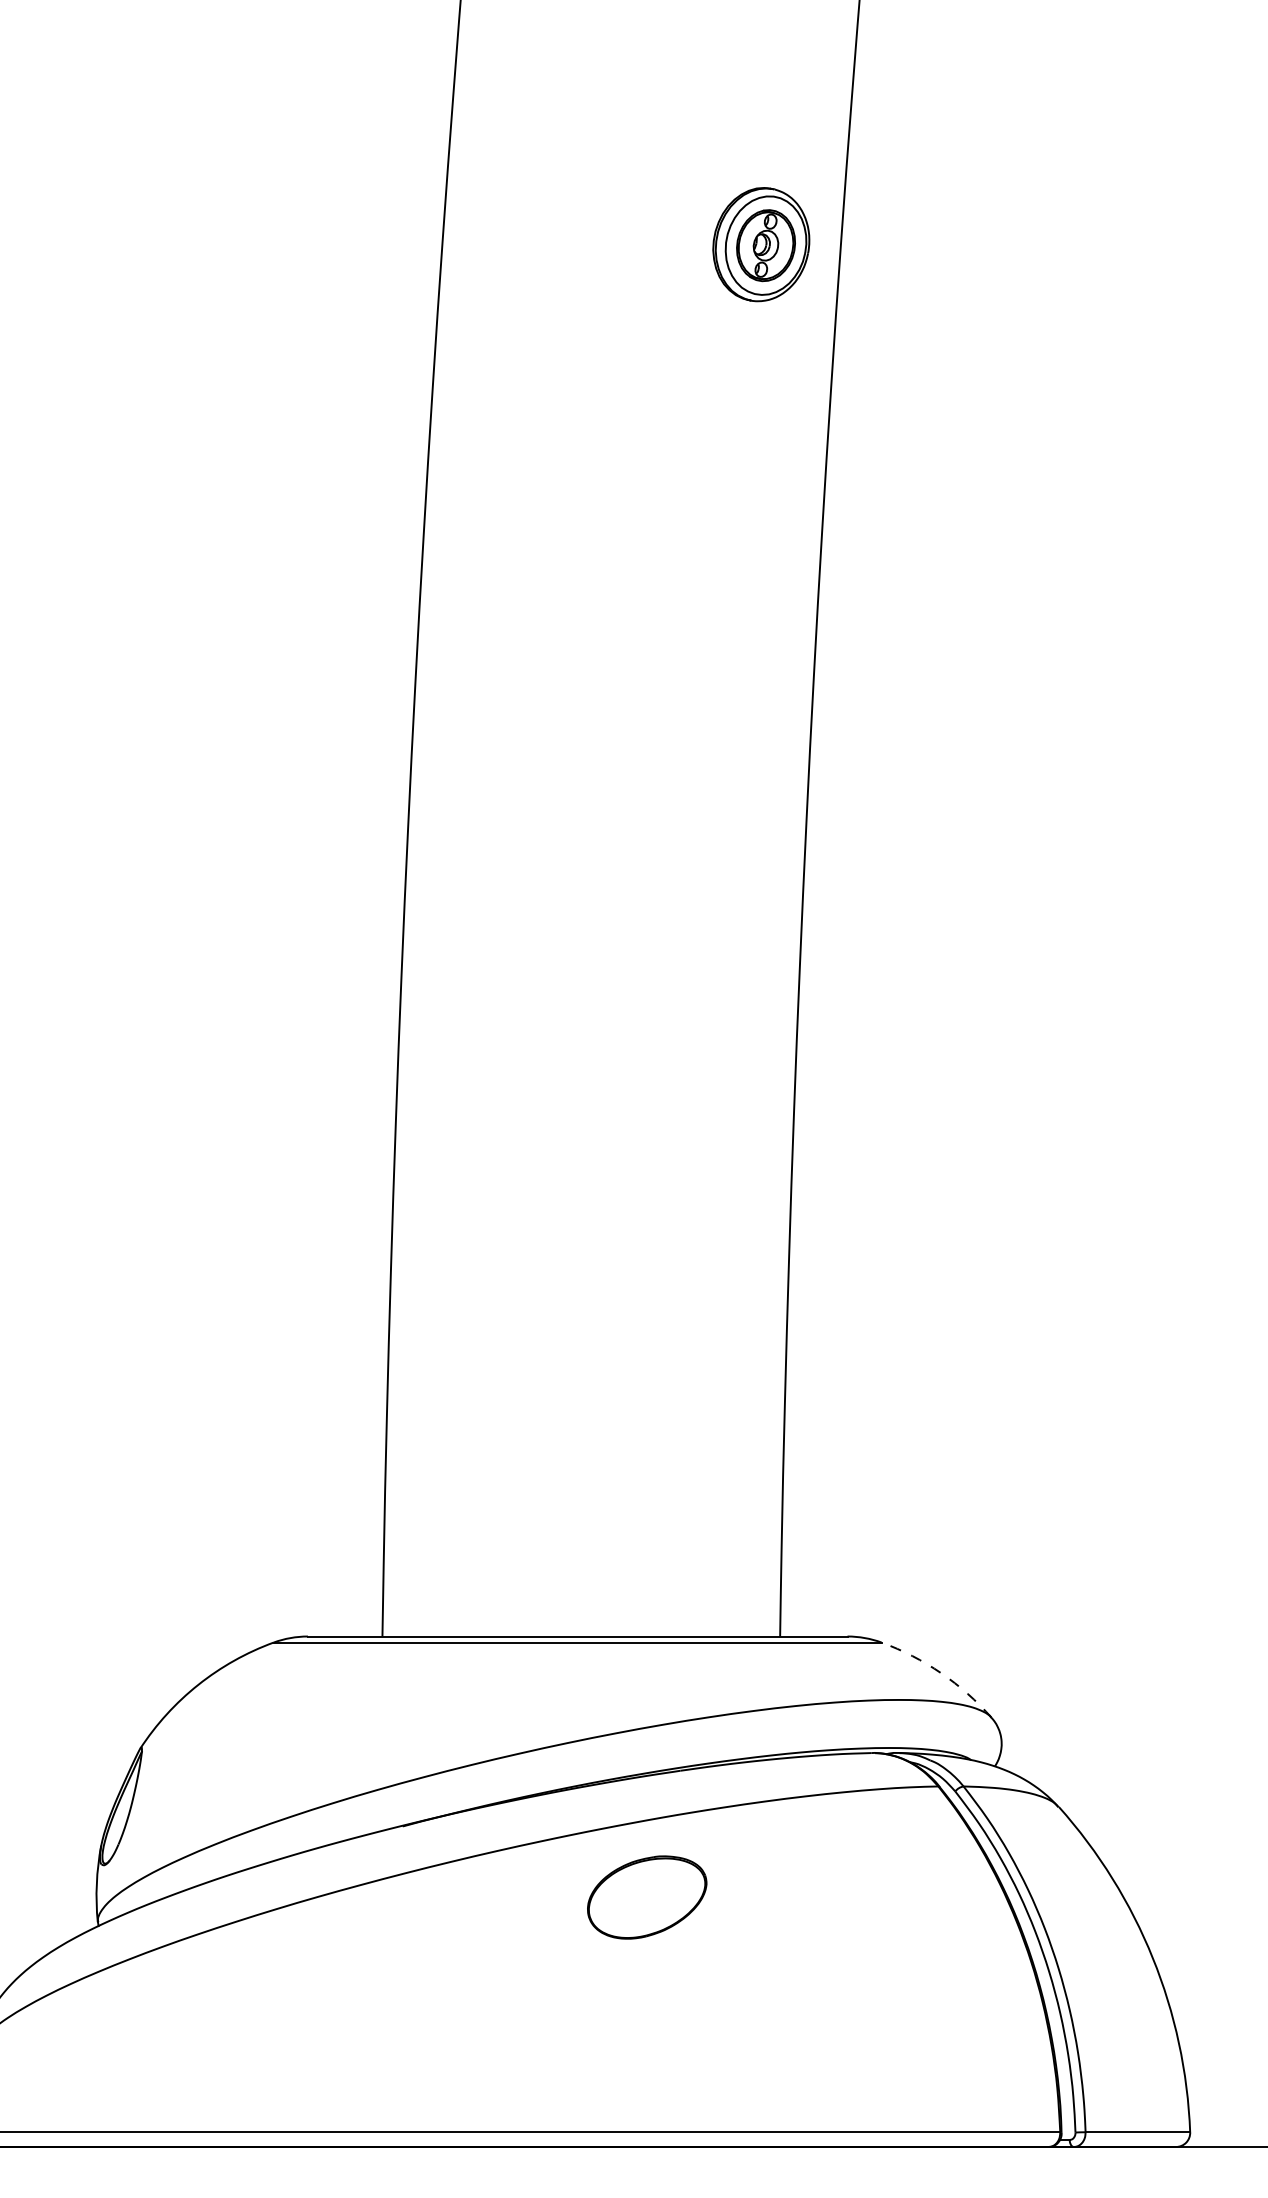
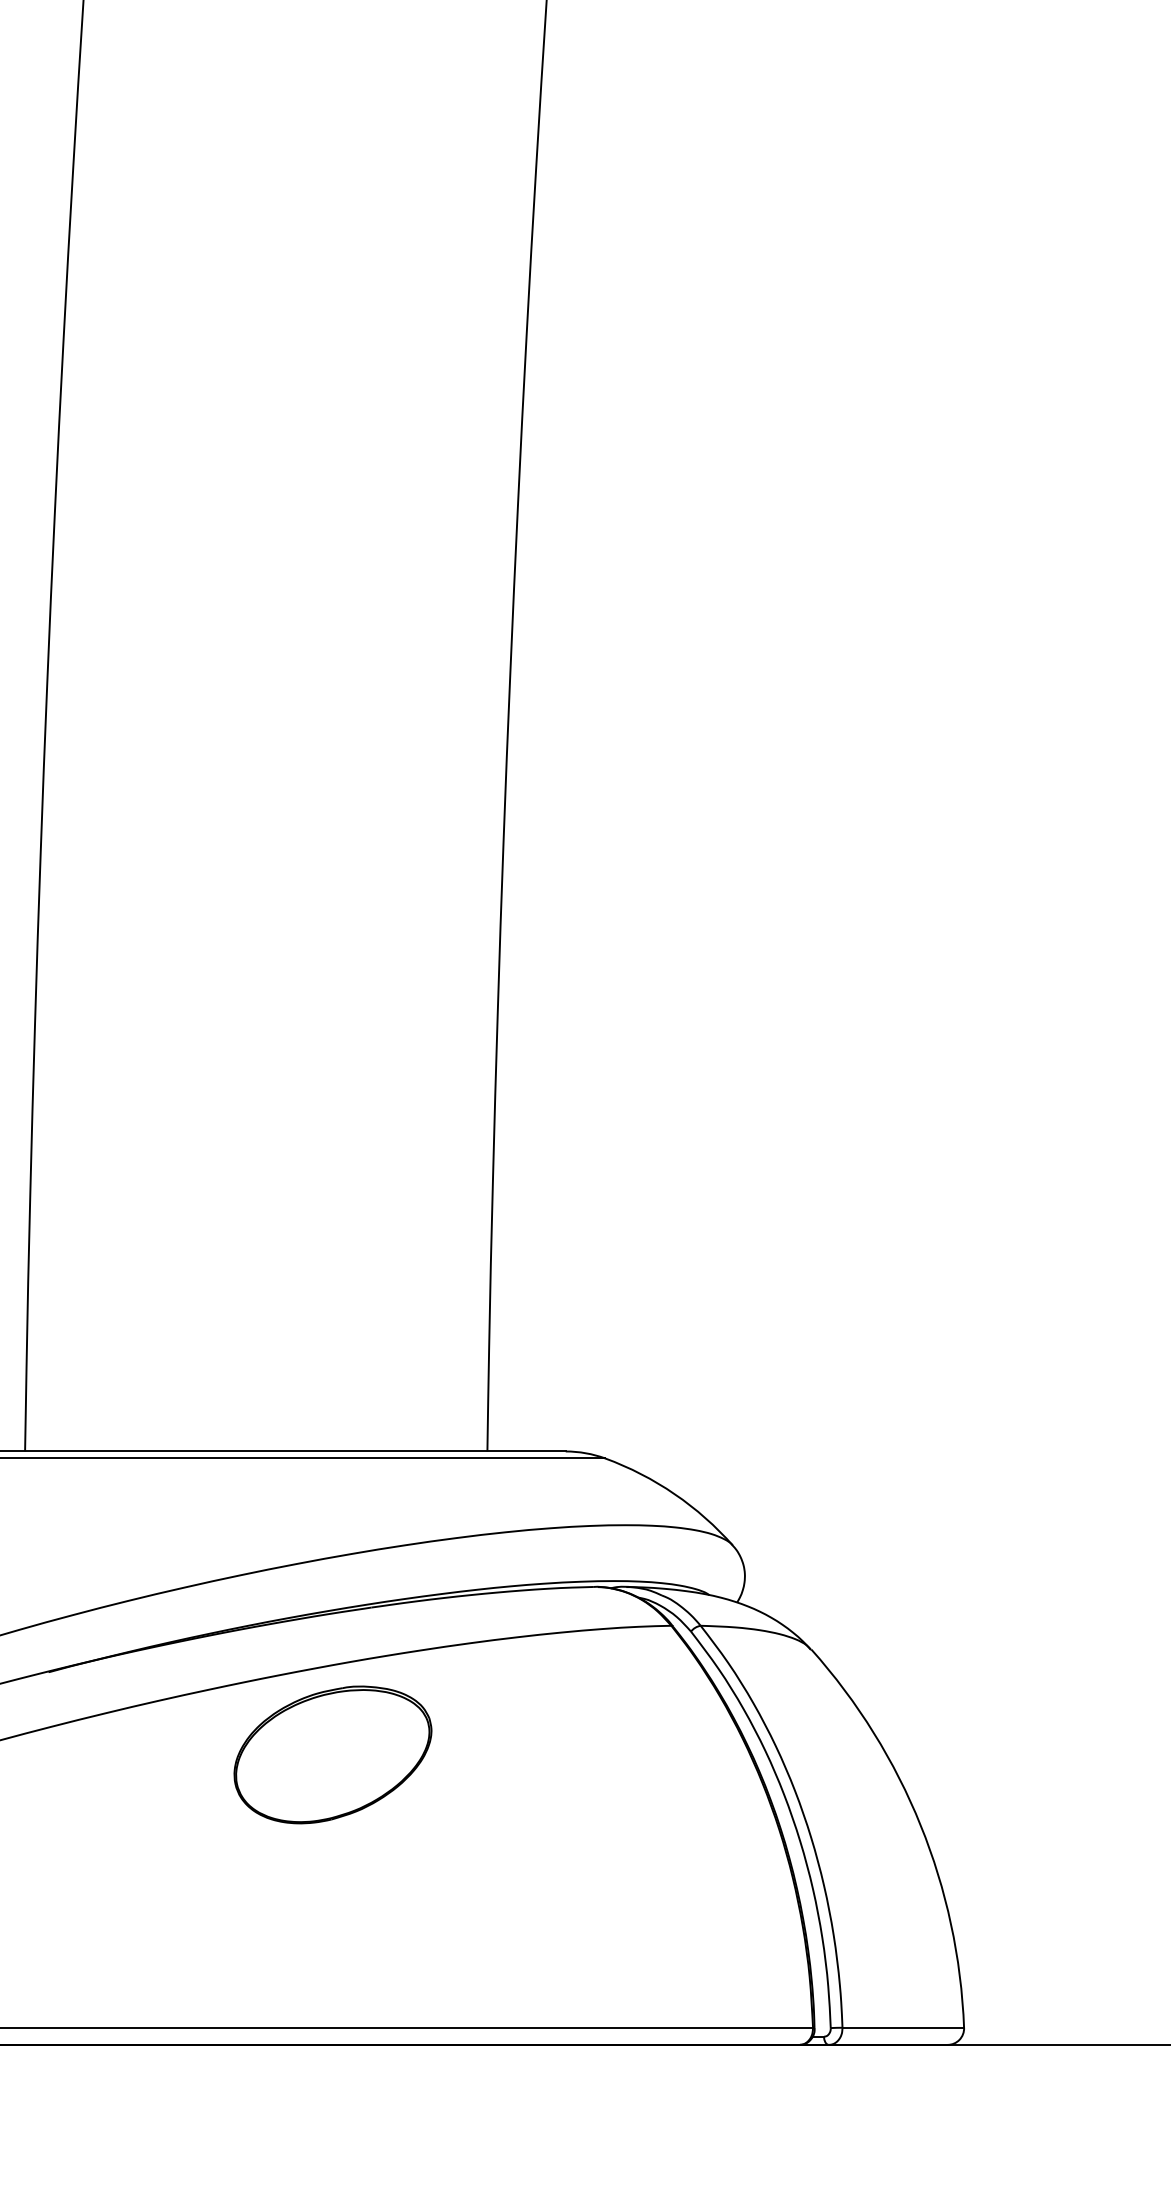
arc: (941, 1673) -> (674, 1494), dashed -> solid
part: (646, 1897) -> (332, 1754), size x1.43

